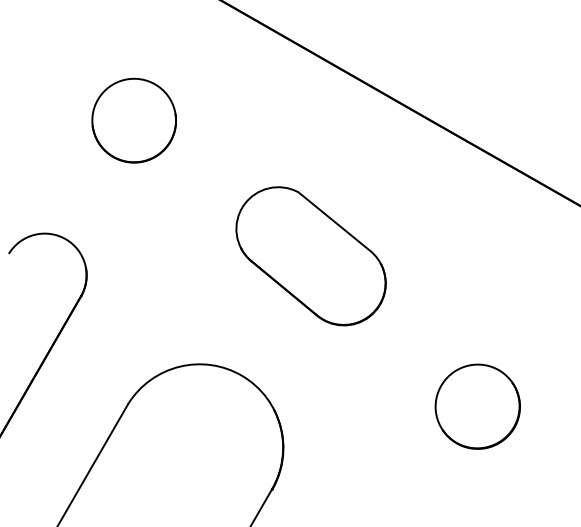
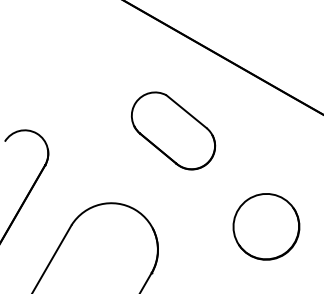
part: (133, 120) -> (74, 67), removed
part: (311, 255) -> (173, 130), moved
part: (477, 406) -> (266, 226), size x1.4

